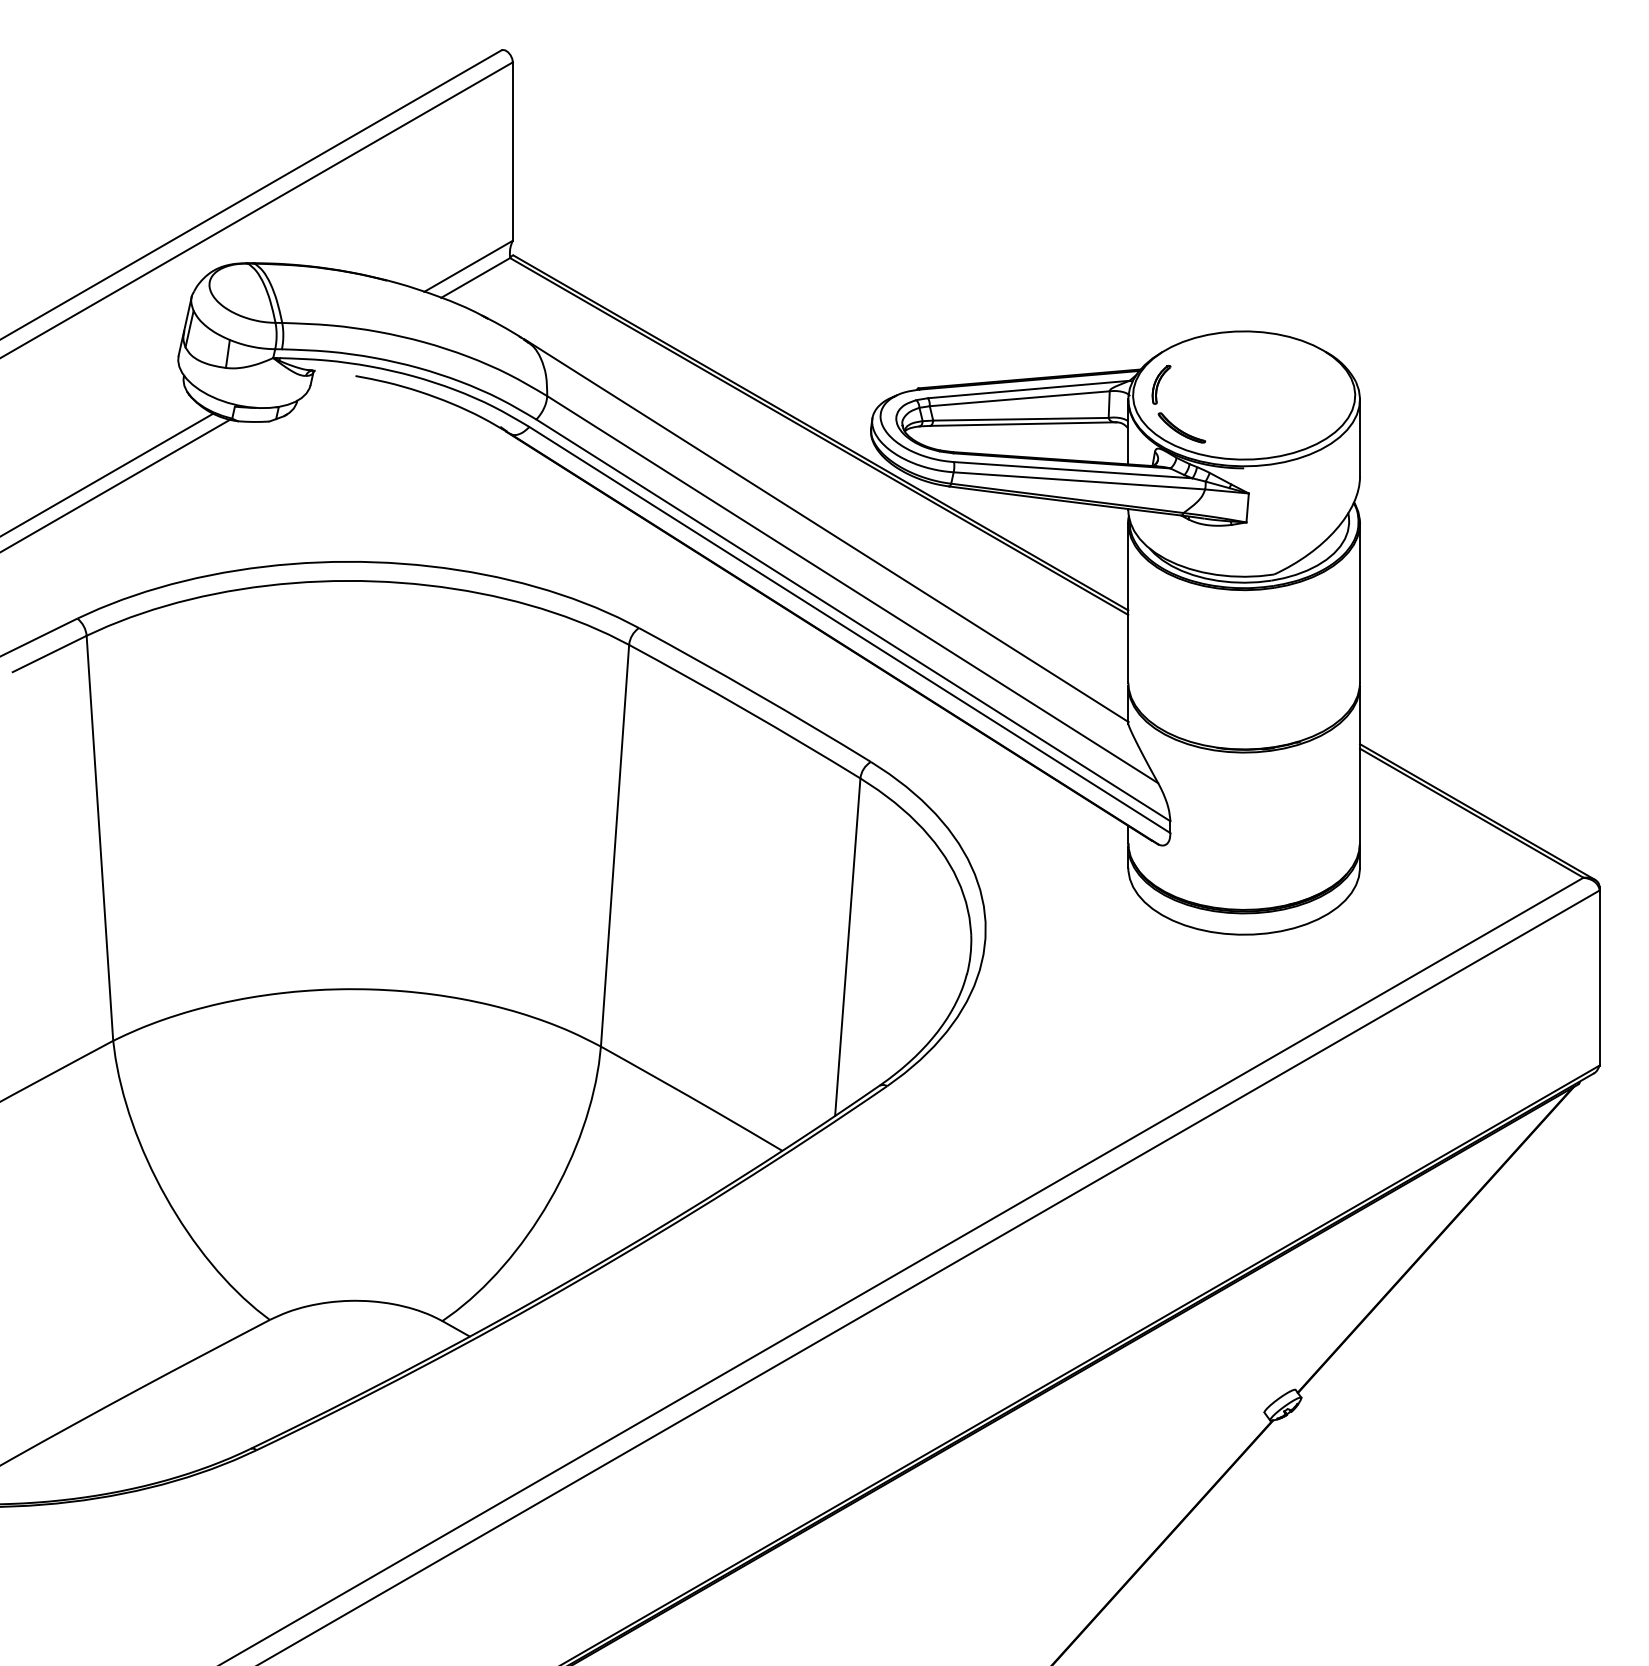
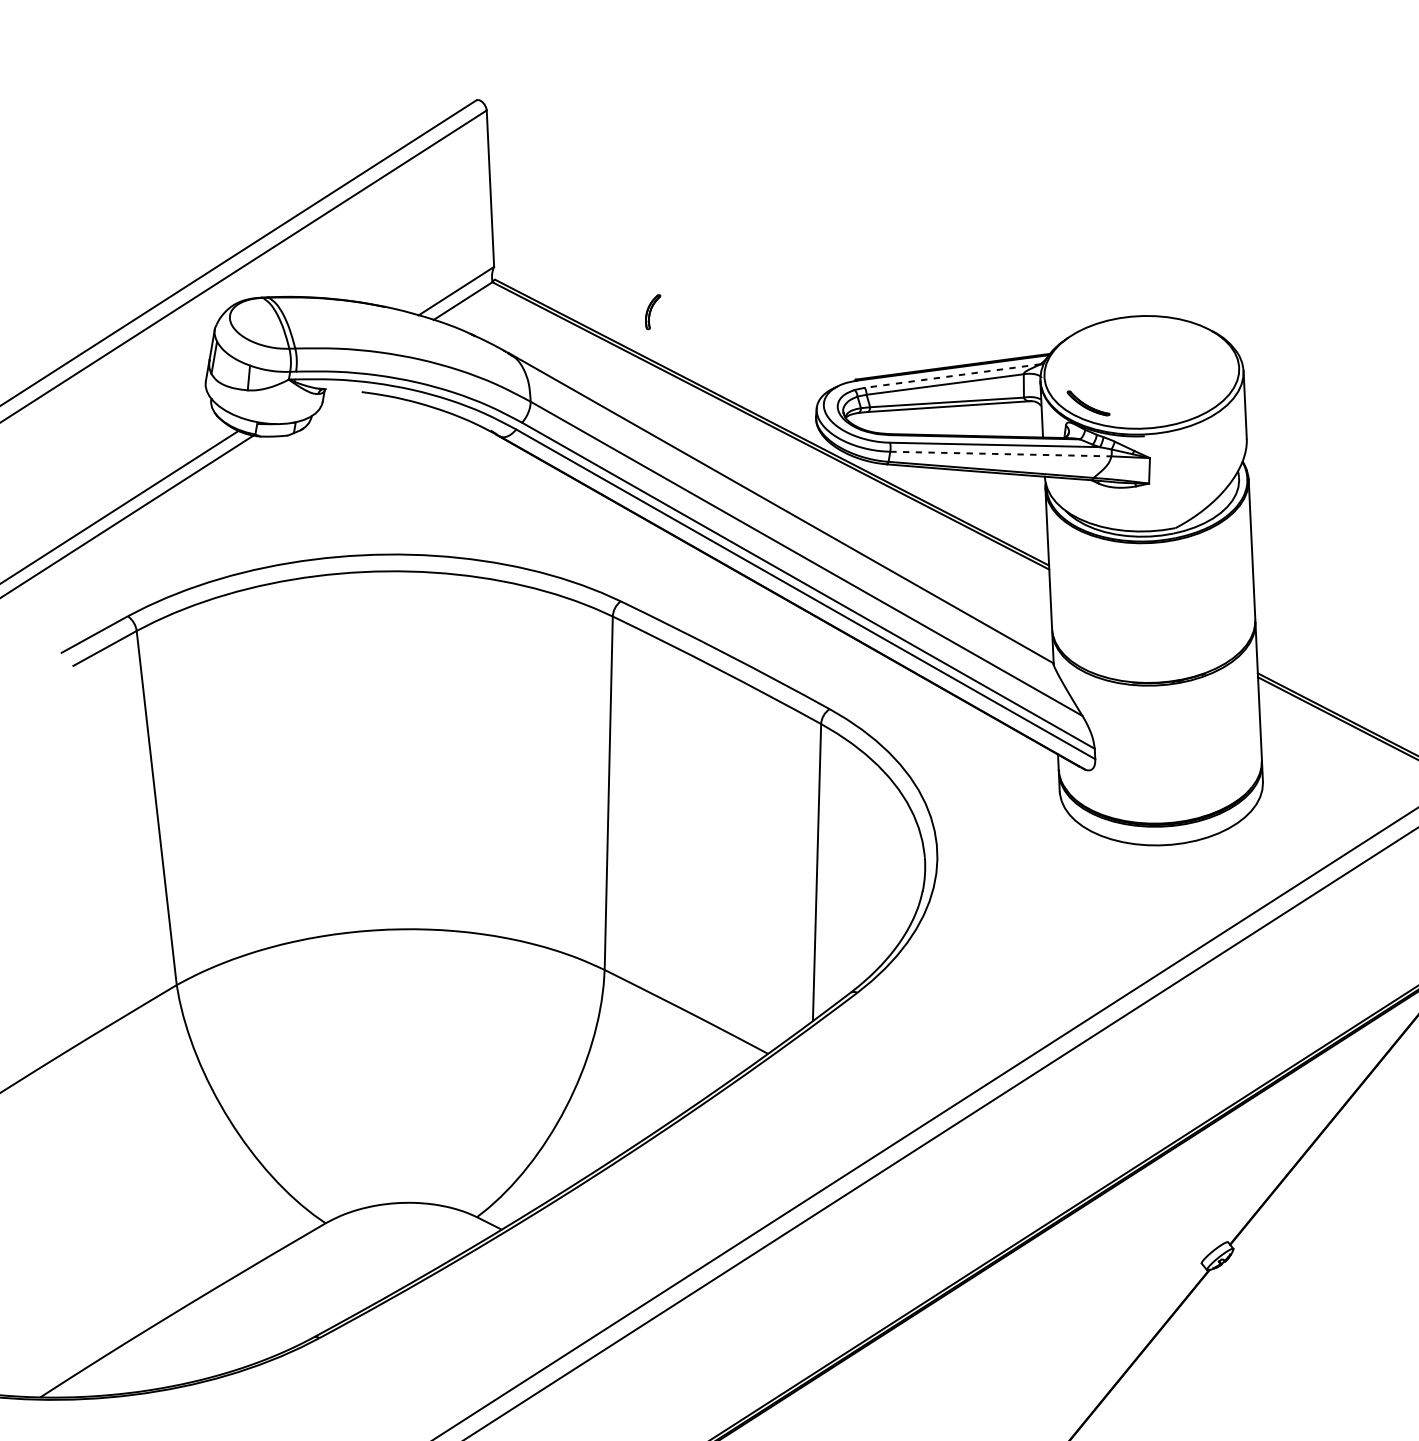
part: (1161, 384) -> (653, 311), moved
line: (1028, 389) -> (952, 376), solid -> dashed
line: (1079, 480) -> (1000, 453), solid -> dashed

